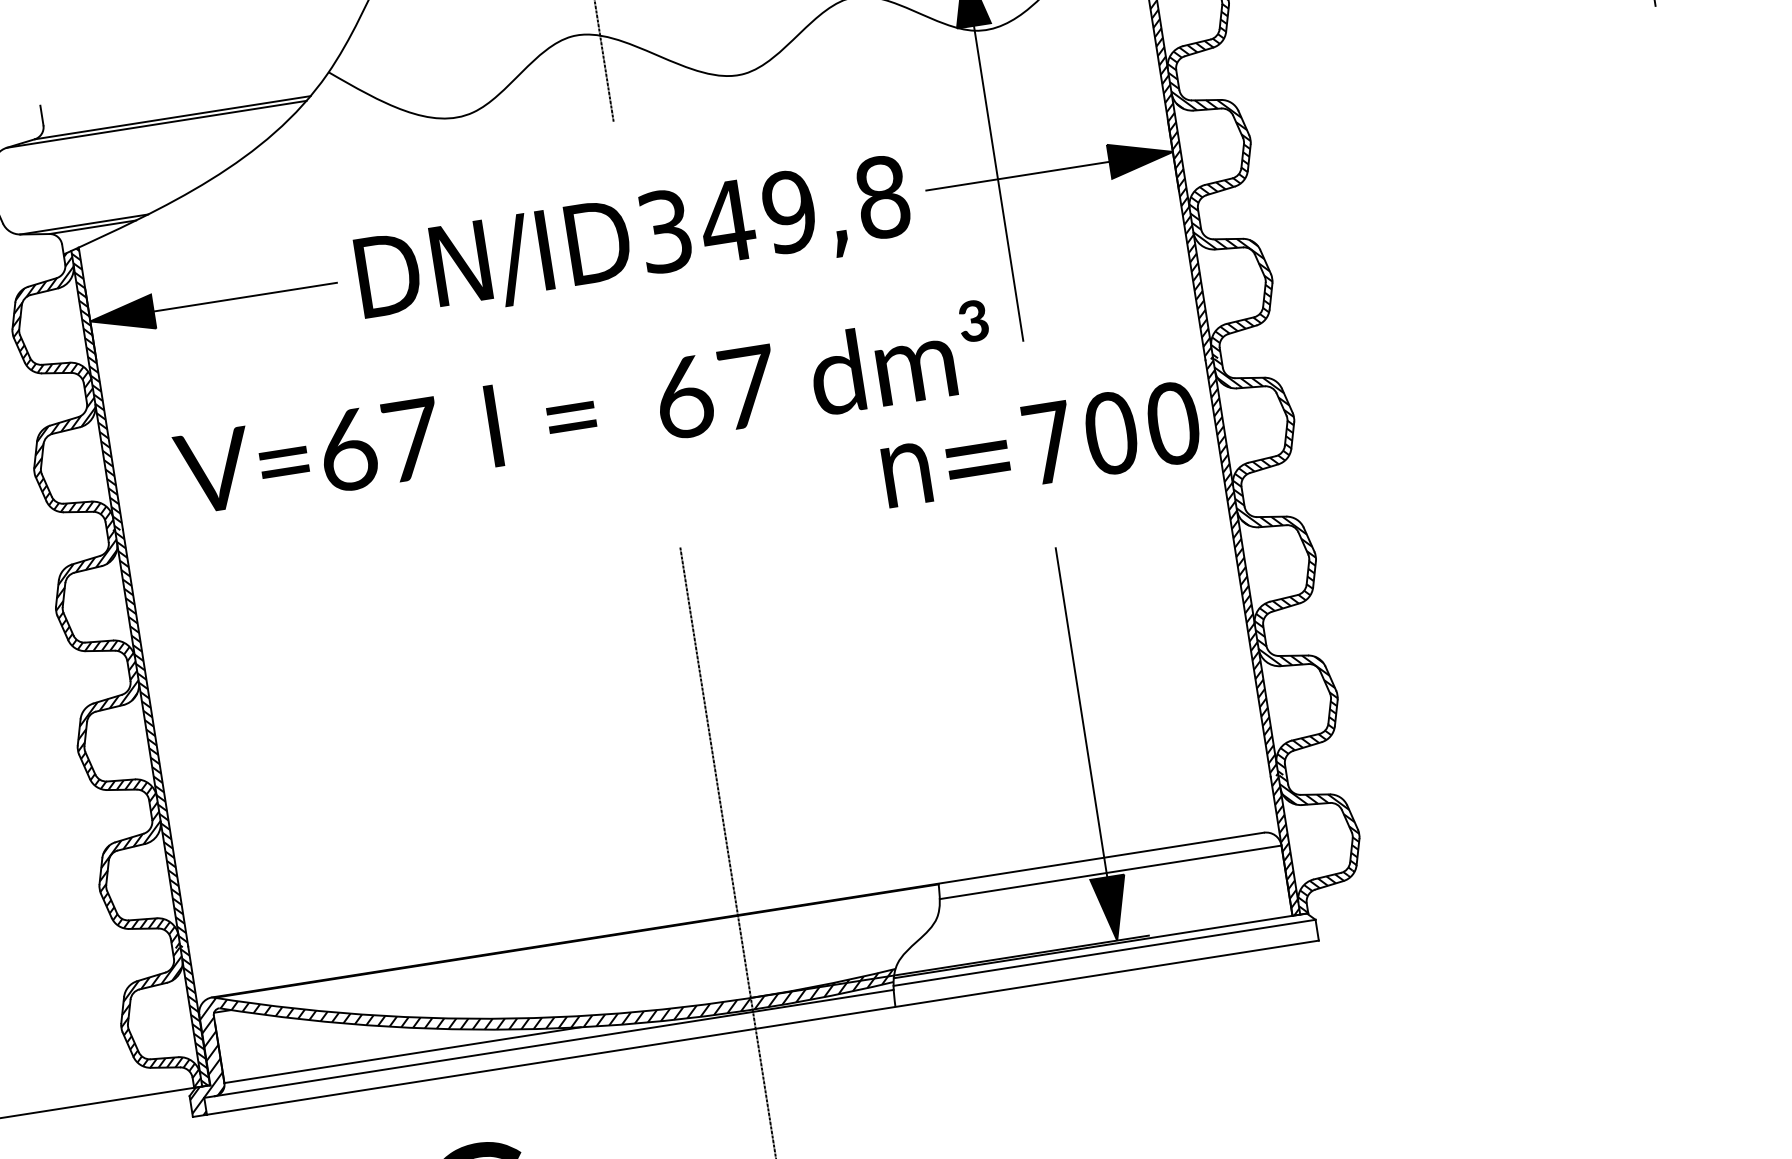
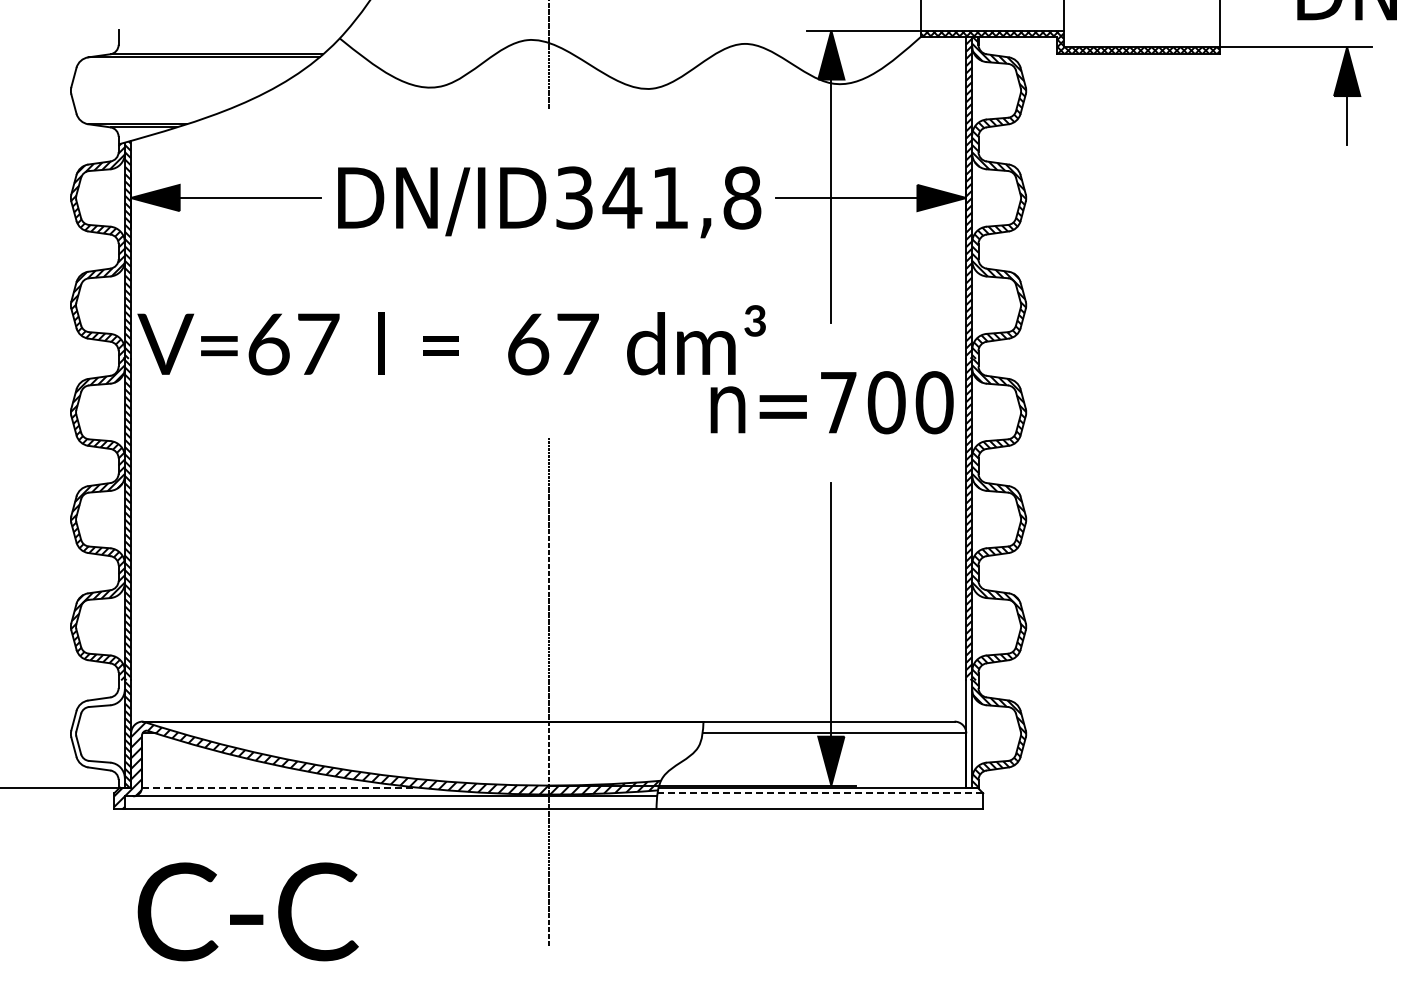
text: (789, 211) -> (670, 197), DN/ID349,8 -> DN/ID341,8
text: (584, 408) -> (451, 340), moved
hatch: (1285, 846) -> (969, 734), removed
line: (1104, 953) -> (820, 793), solid -> dashed
hatch: (155, 1022) -> (97, 733), removed
line: (402, 1055) -> (279, 787), solid -> dashed

